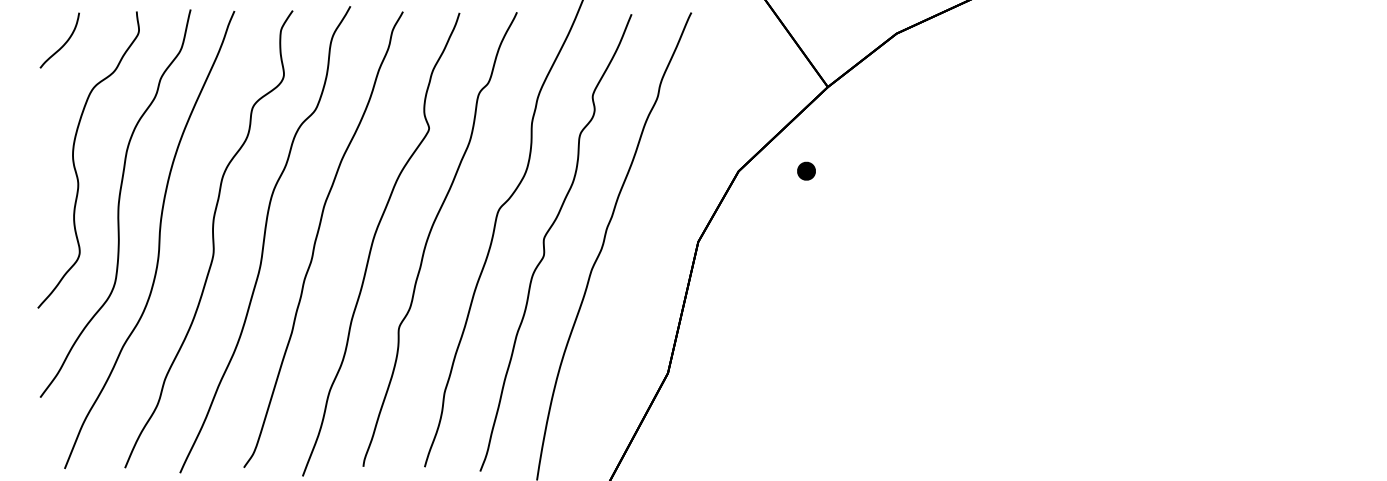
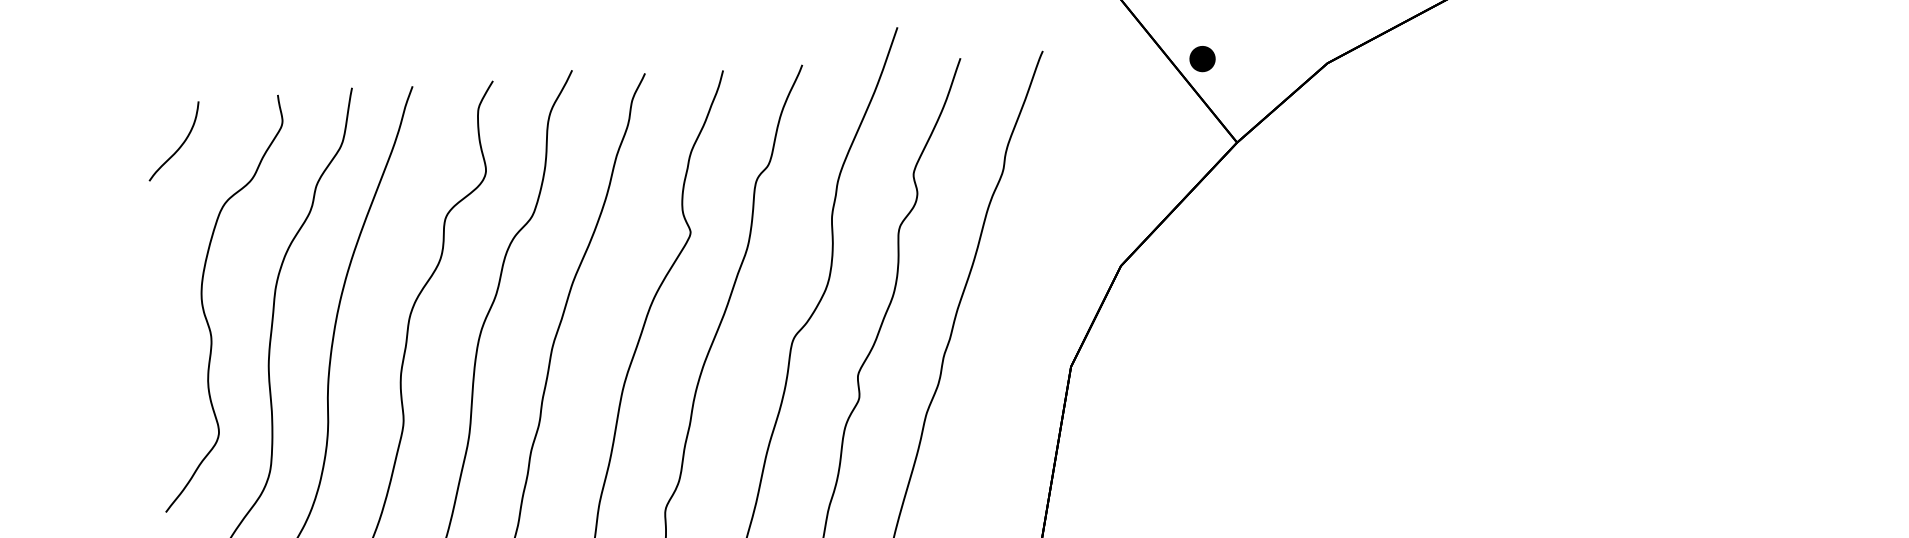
part: (806, 170) -> (1202, 58), moved

